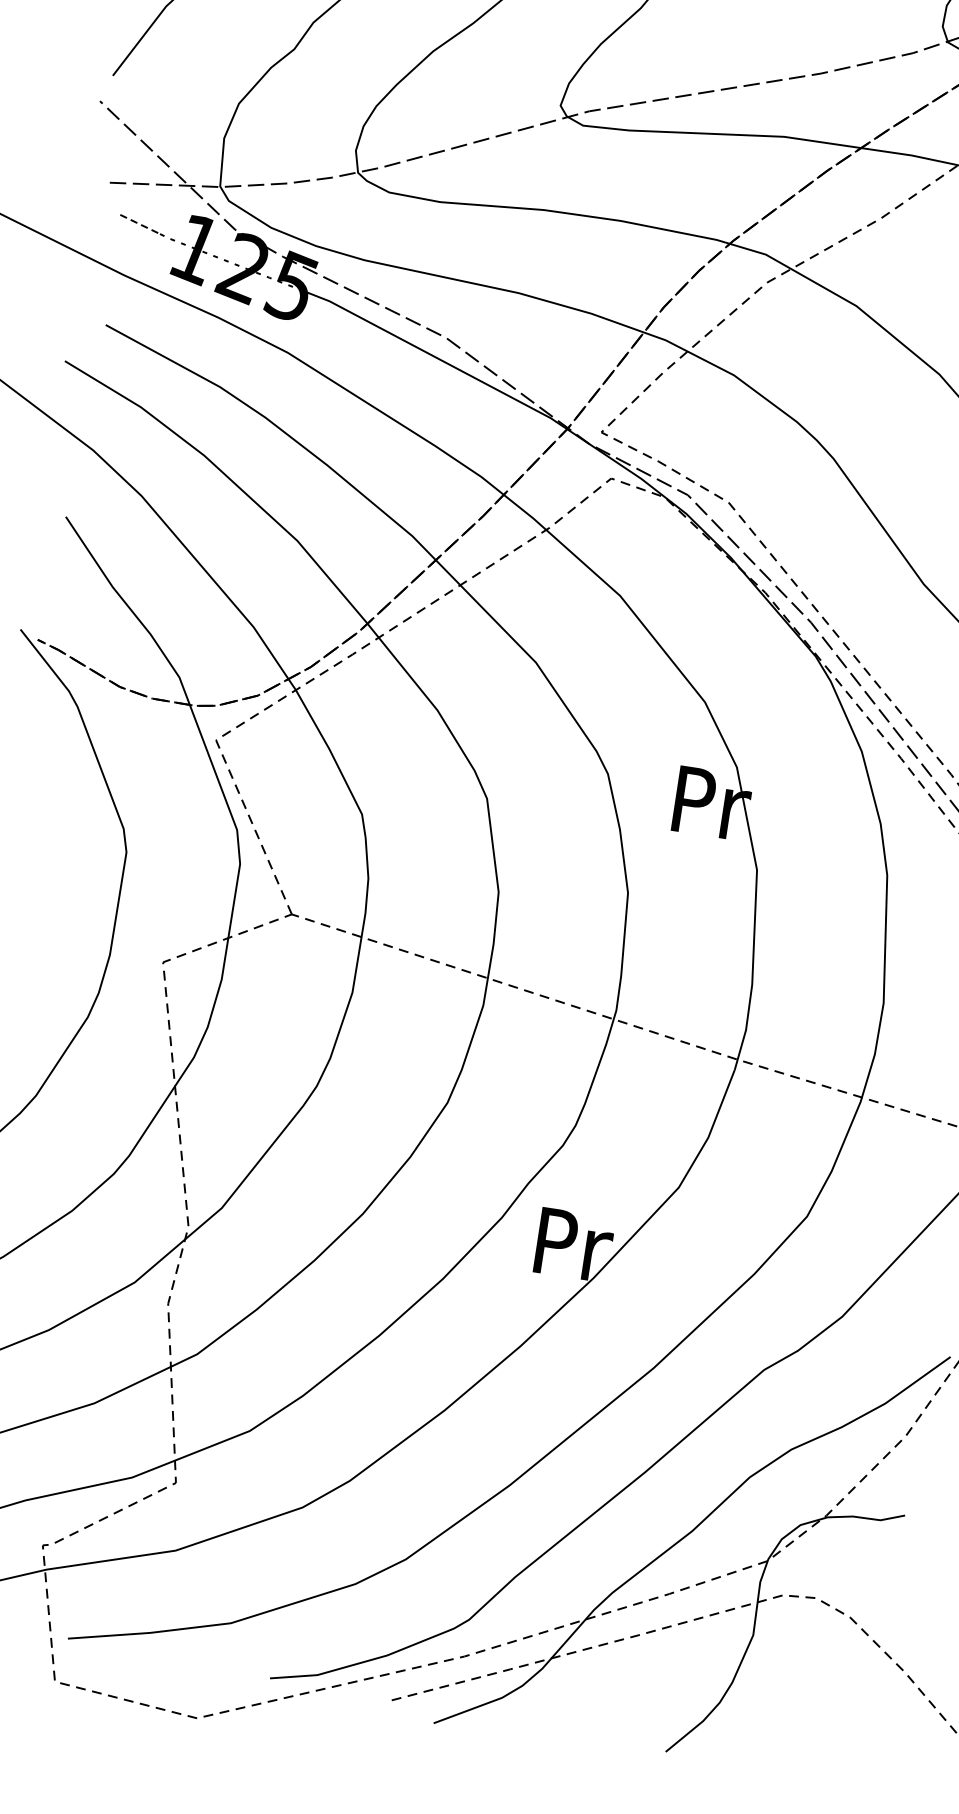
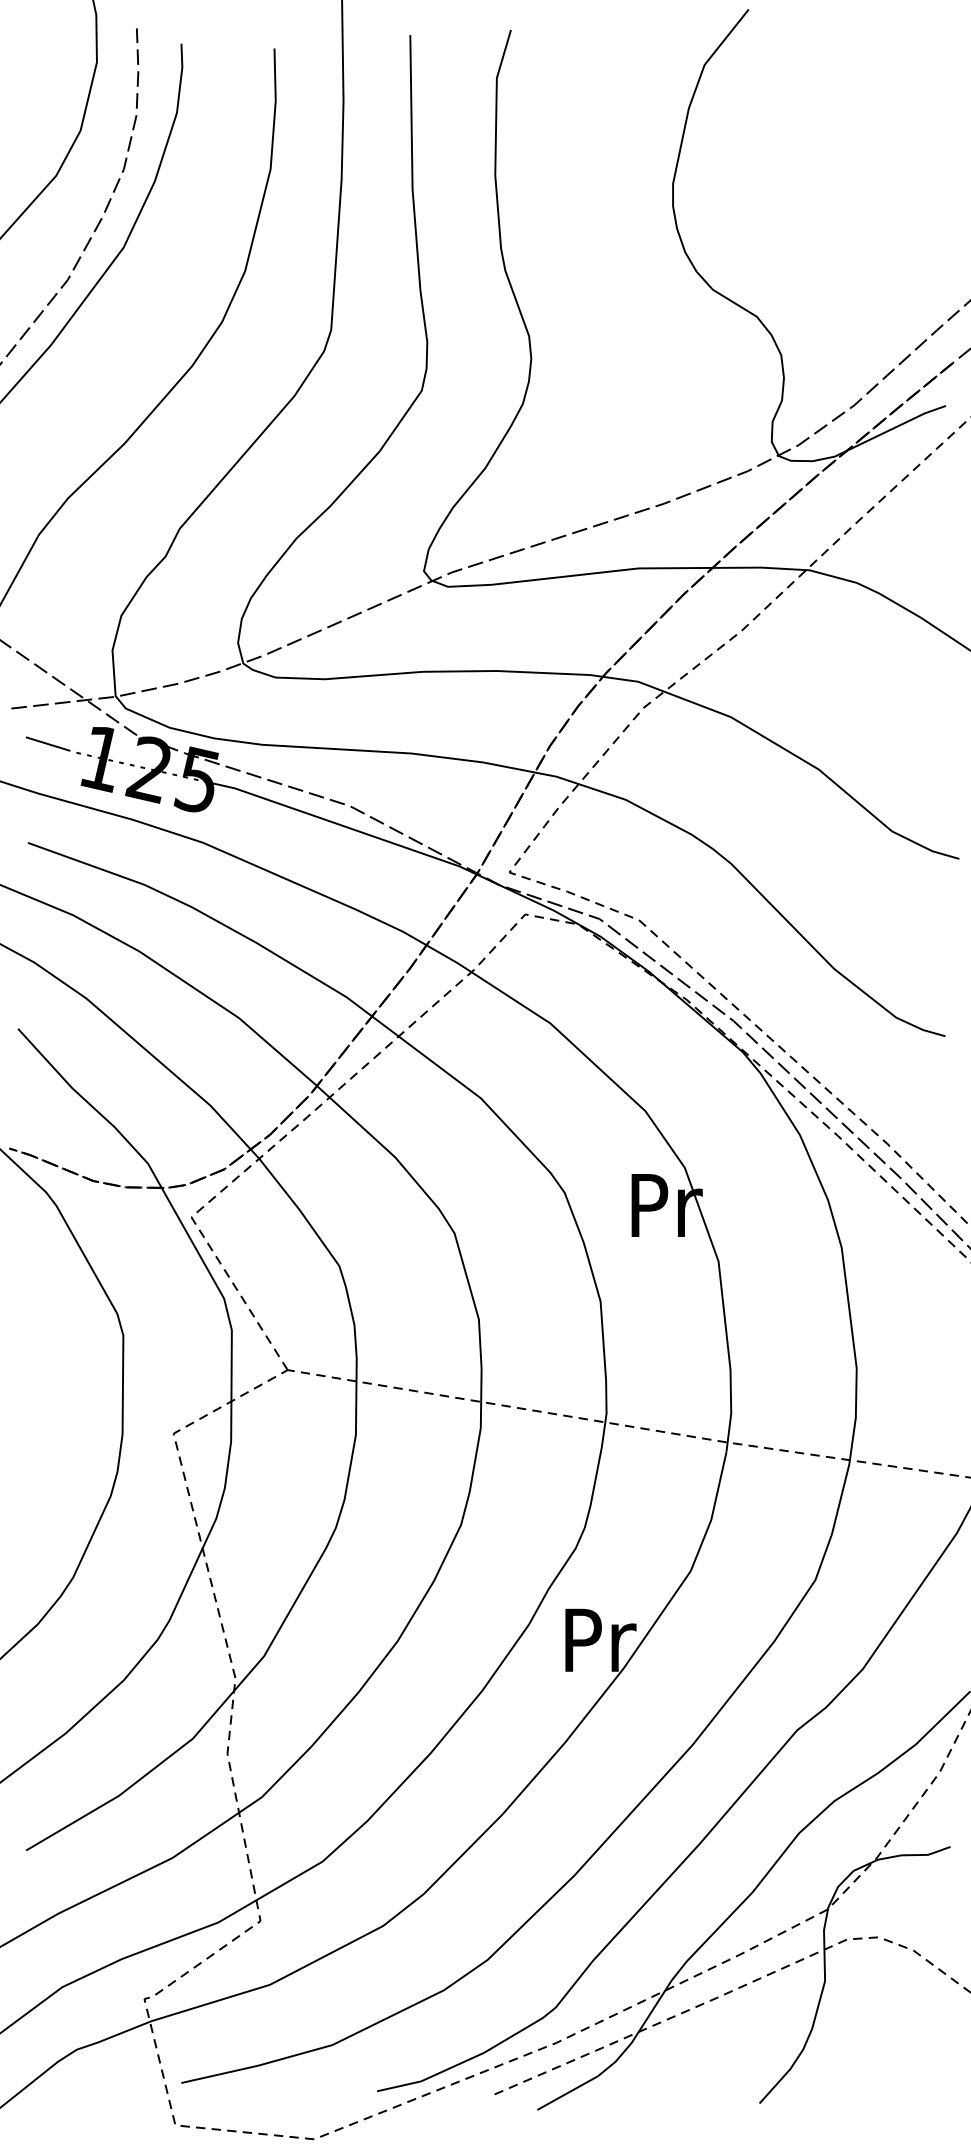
line: (139, 224) -> (45, 743), dashed -> solid

